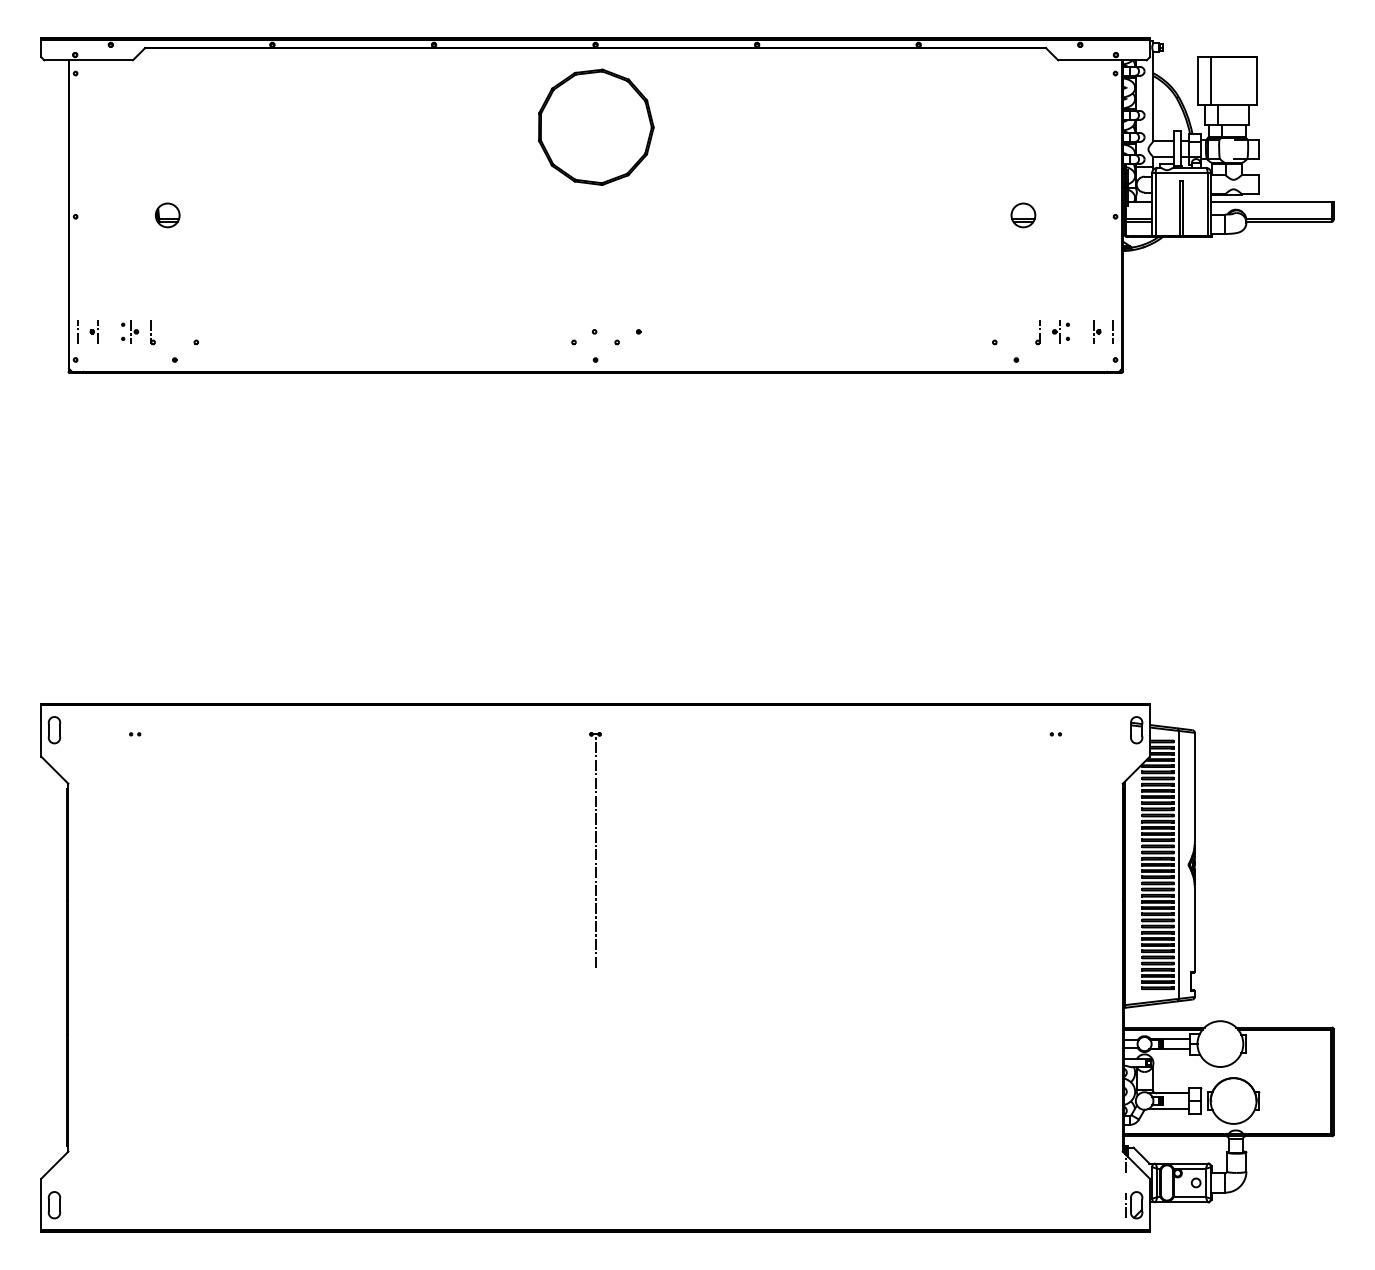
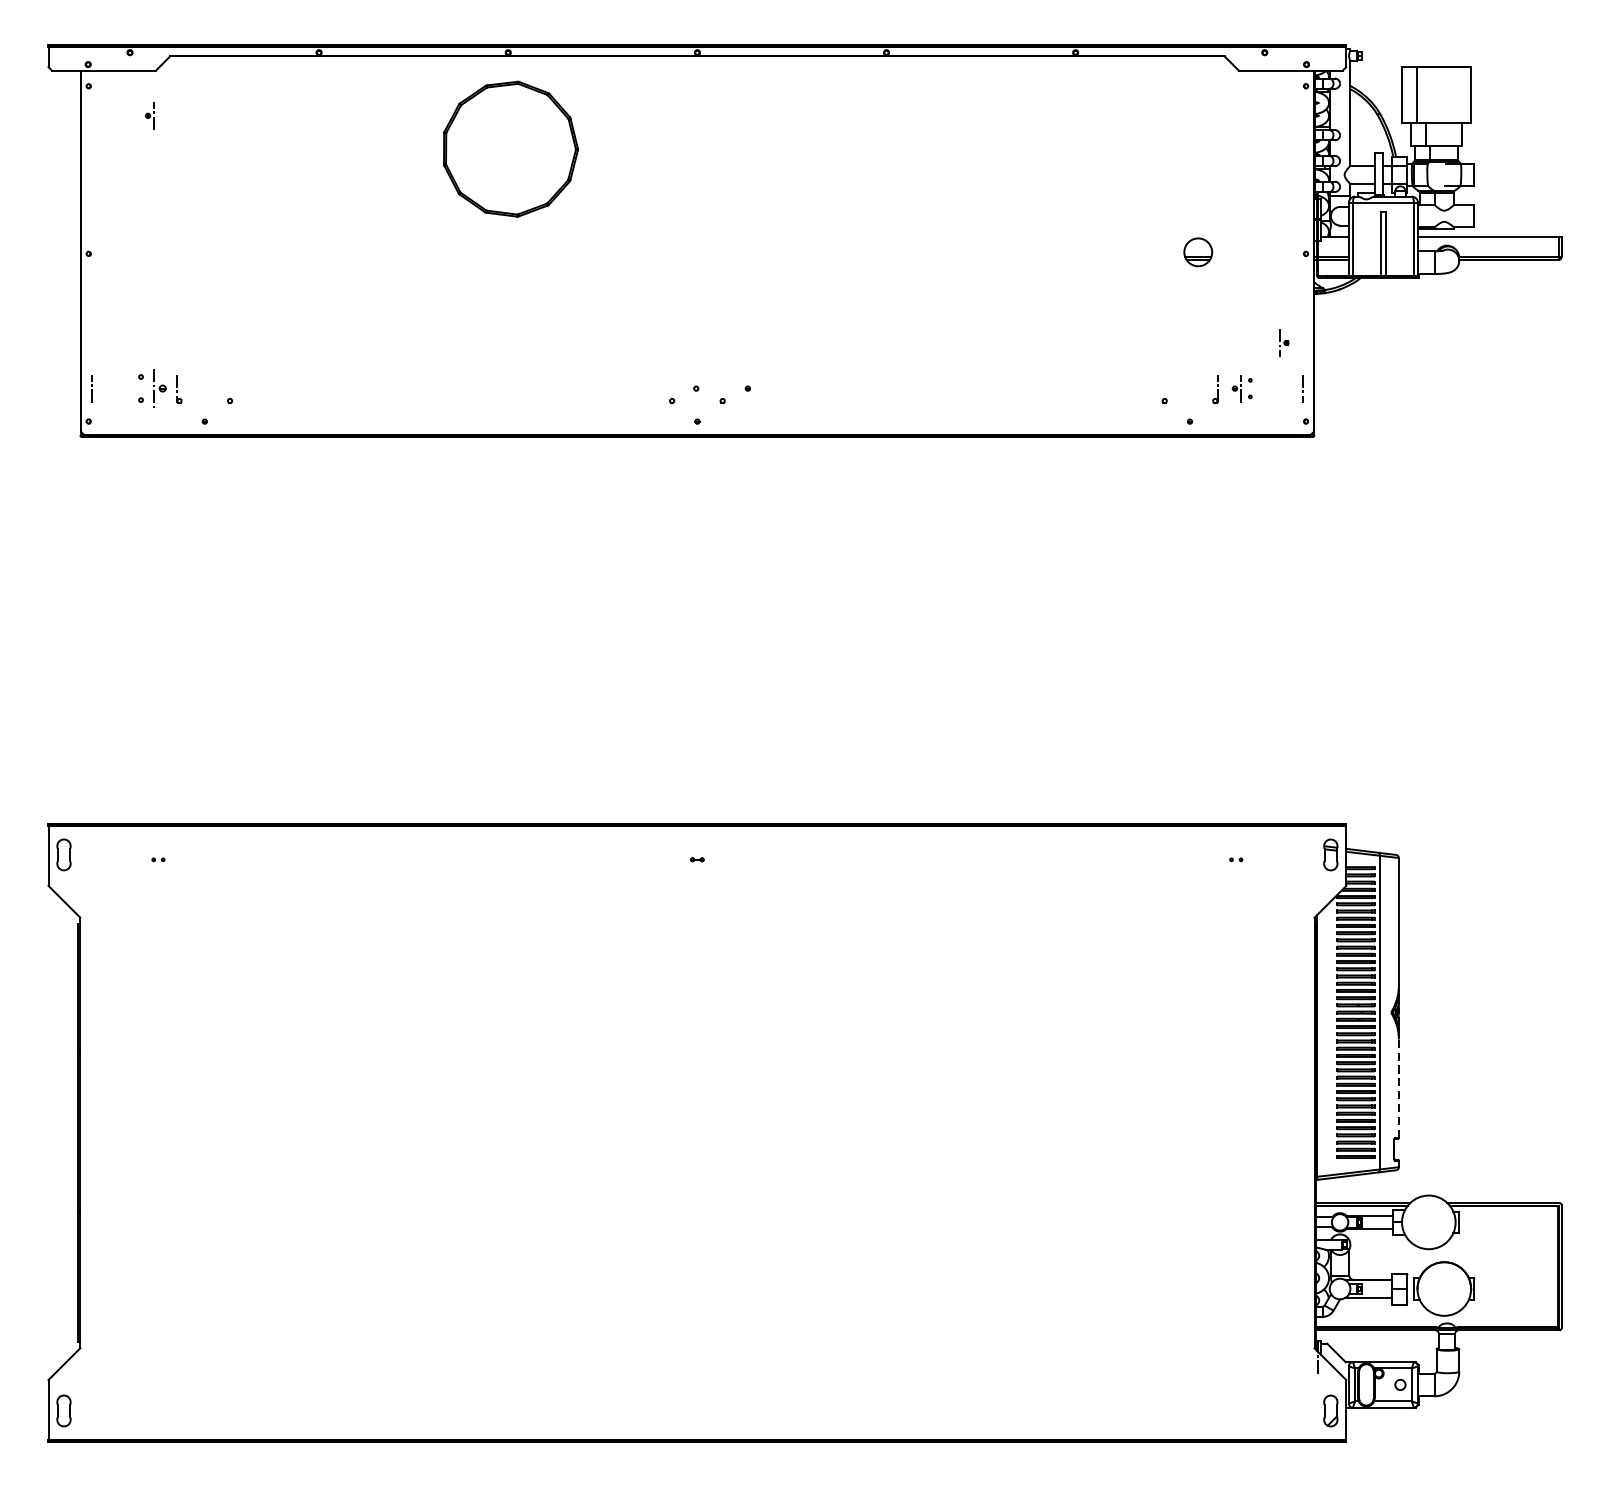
part: (596, 126) -> (511, 148), moved
part: (167, 215) -> (196, 252), removed
part: (93, 331) -> (149, 115), moved
part: (130, 331) -> (152, 388), size x1.4
part: (1097, 331) -> (1284, 342), moved
line: (595, 850) -> (697, 995), removed
line: (1194, 929) -> (1398, 1088), solid -> dashed
line: (1125, 1205) -> (1317, 1411), removed

